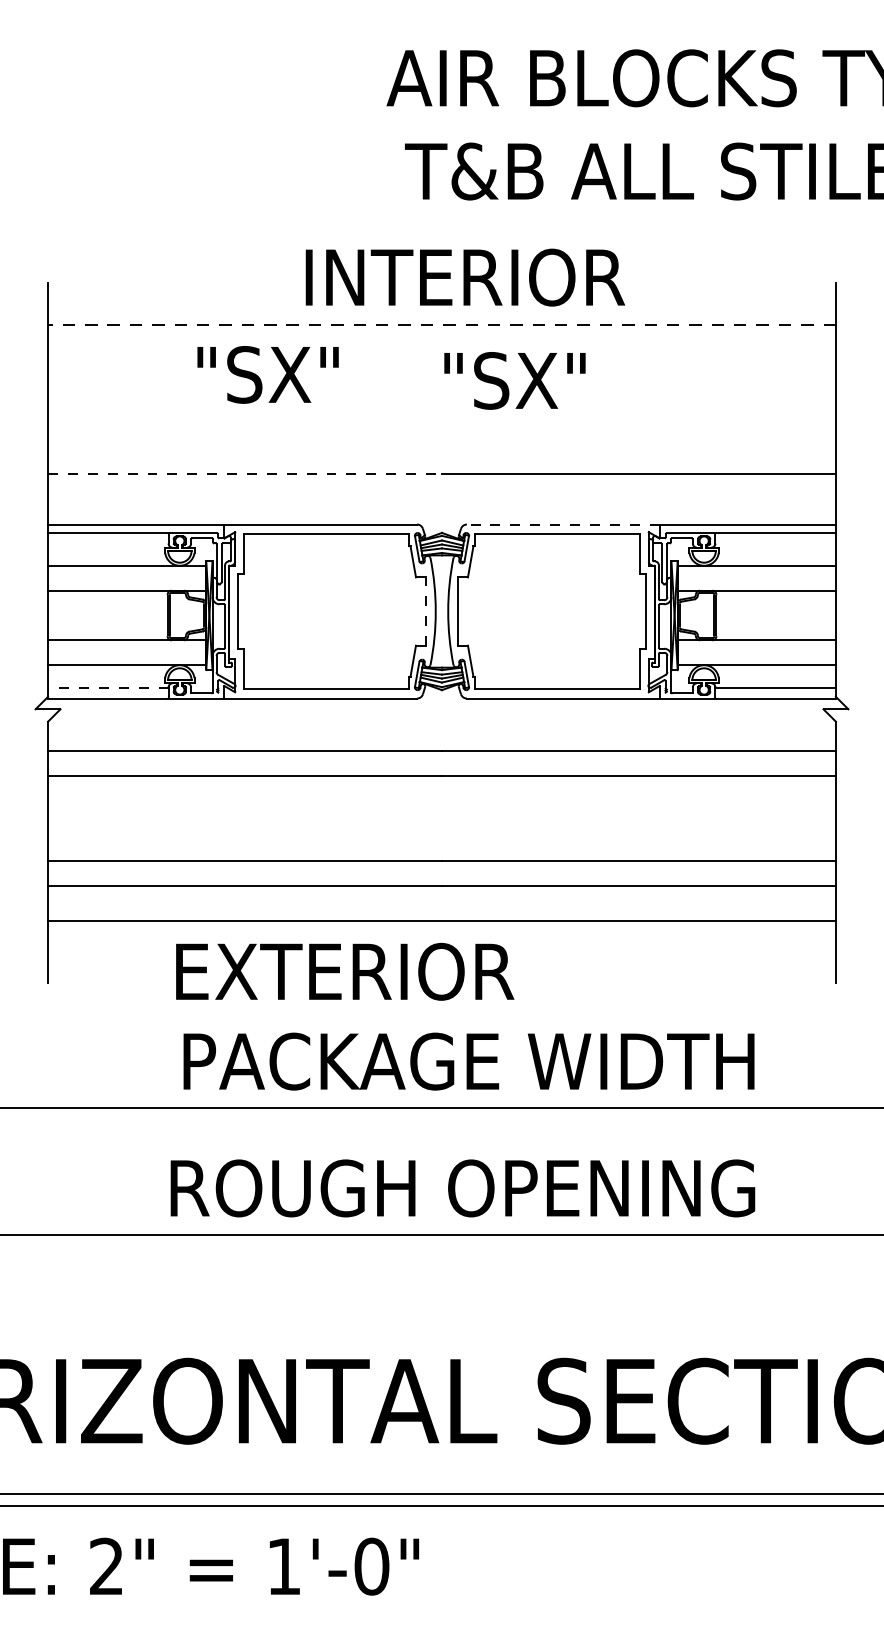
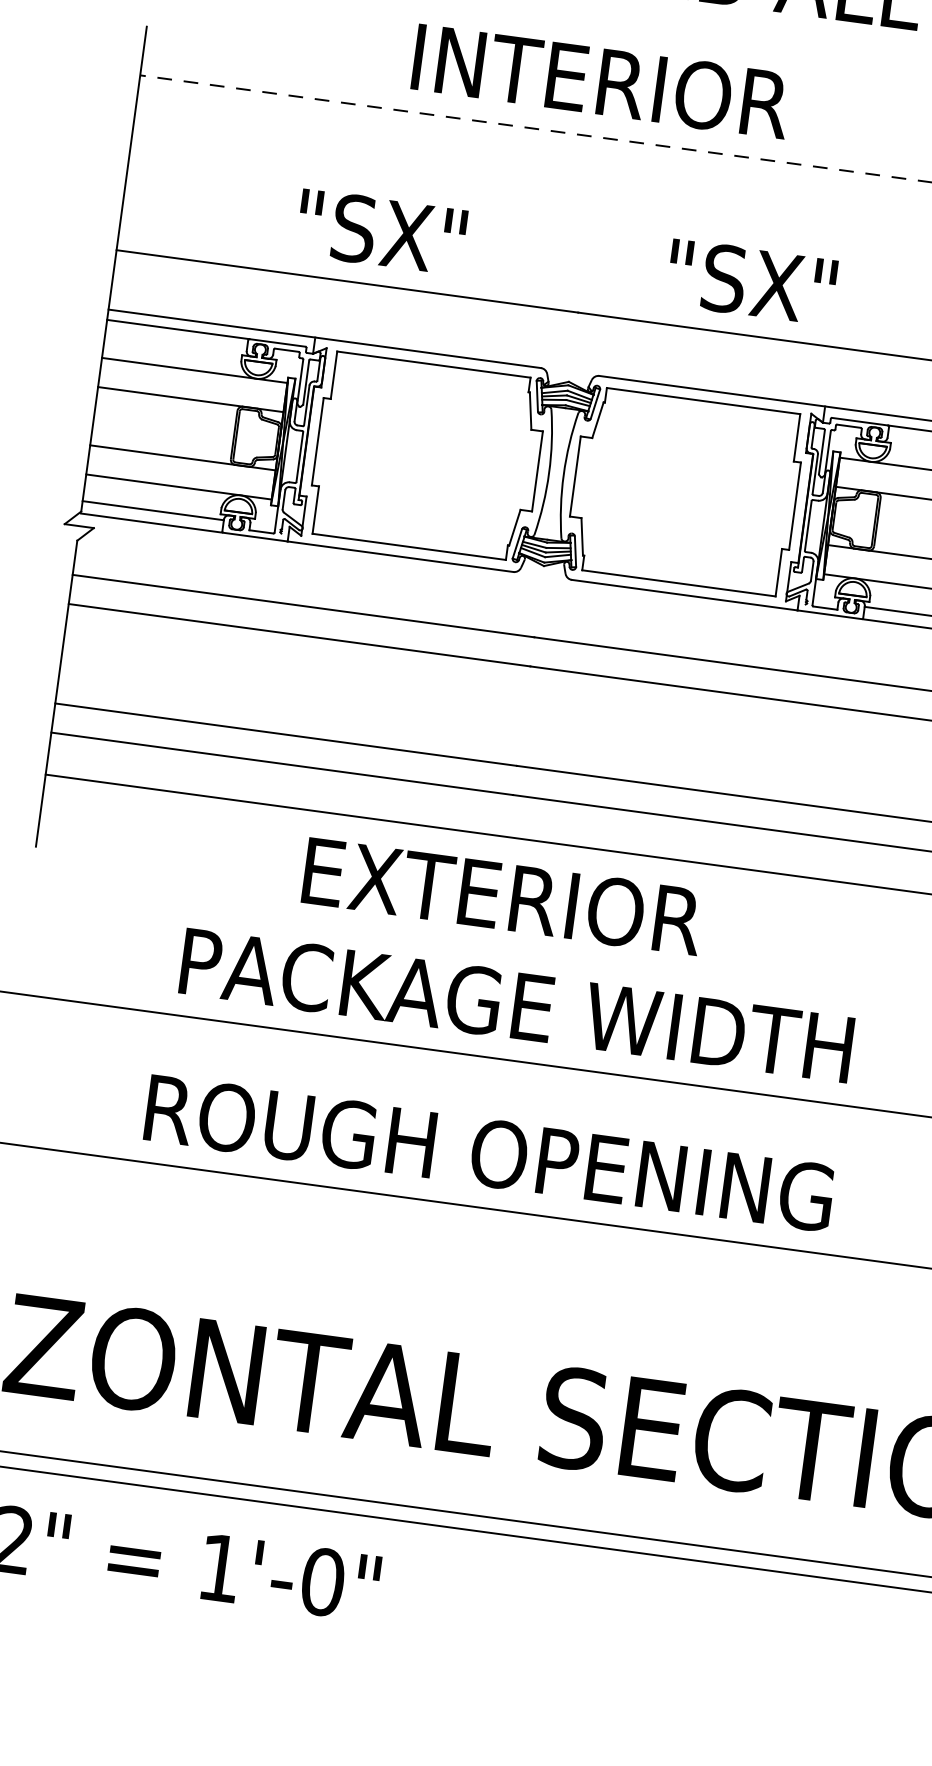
text: (465, 277) -> (601, 81), moved
text: (267, 374) -> (380, 231), moved
text: (514, 380) -> (751, 281), moved
line: (245, 473) -> (348, 281), dashed -> solid
line: (562, 524) -> (711, 391), dashed -> solid
line: (425, 611) -> (537, 471), dashed -> solid
line: (107, 687) -> (152, 509), dashed -> solid
text: (345, 971) -> (503, 896), moved

